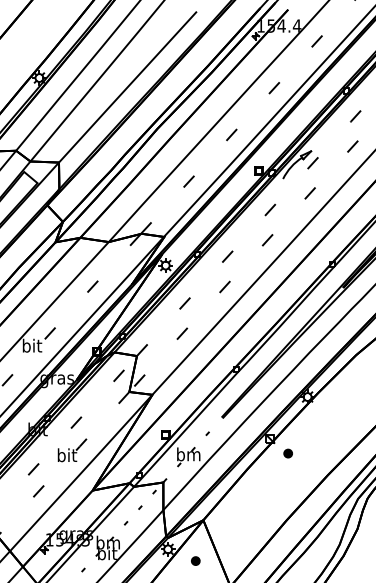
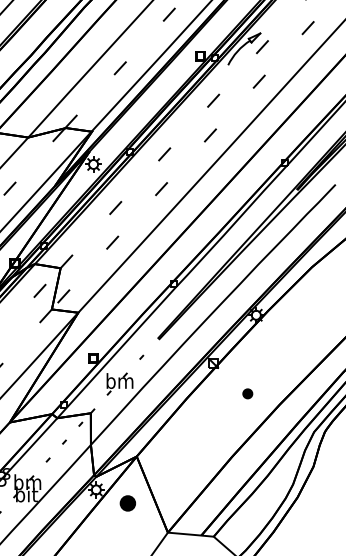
part: (287, 453) -> (246, 393), moved
part: (195, 560) -> (127, 502), size x1.6

